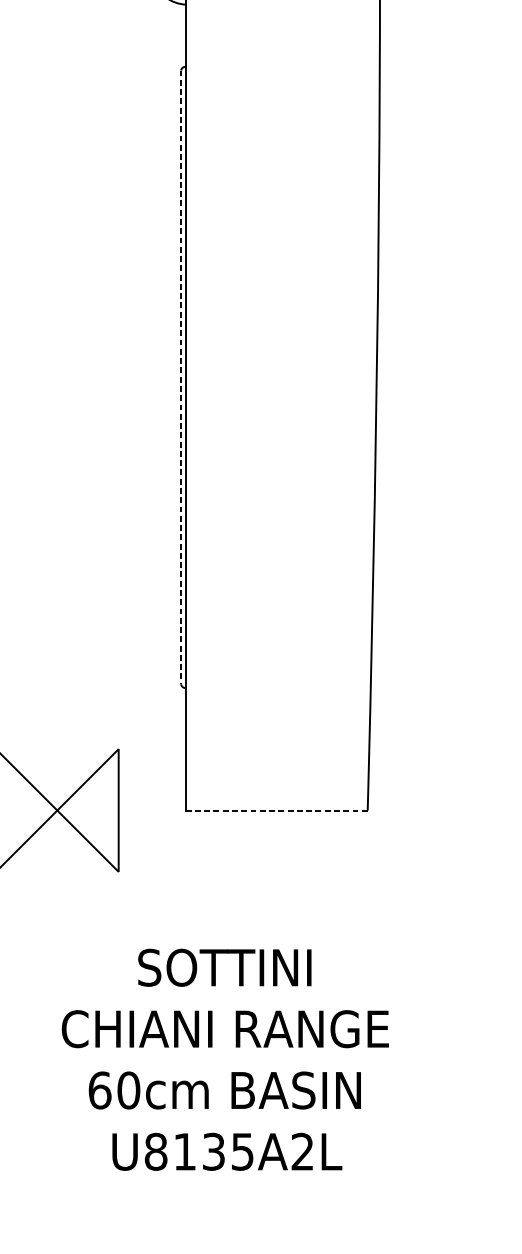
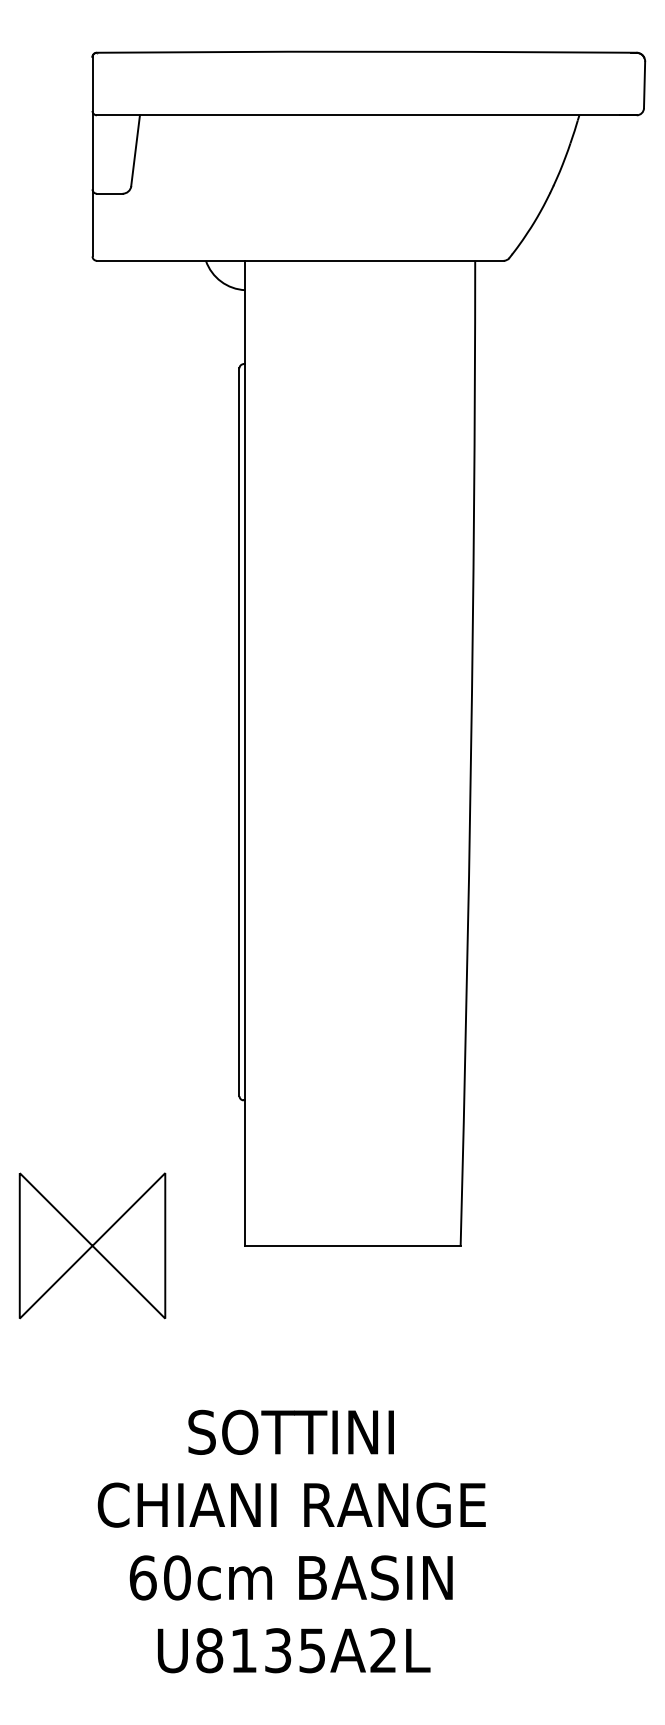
line: (181, 377) -> (239, 732), dashed -> solid
line: (276, 810) -> (352, 1245), dashed -> solid

